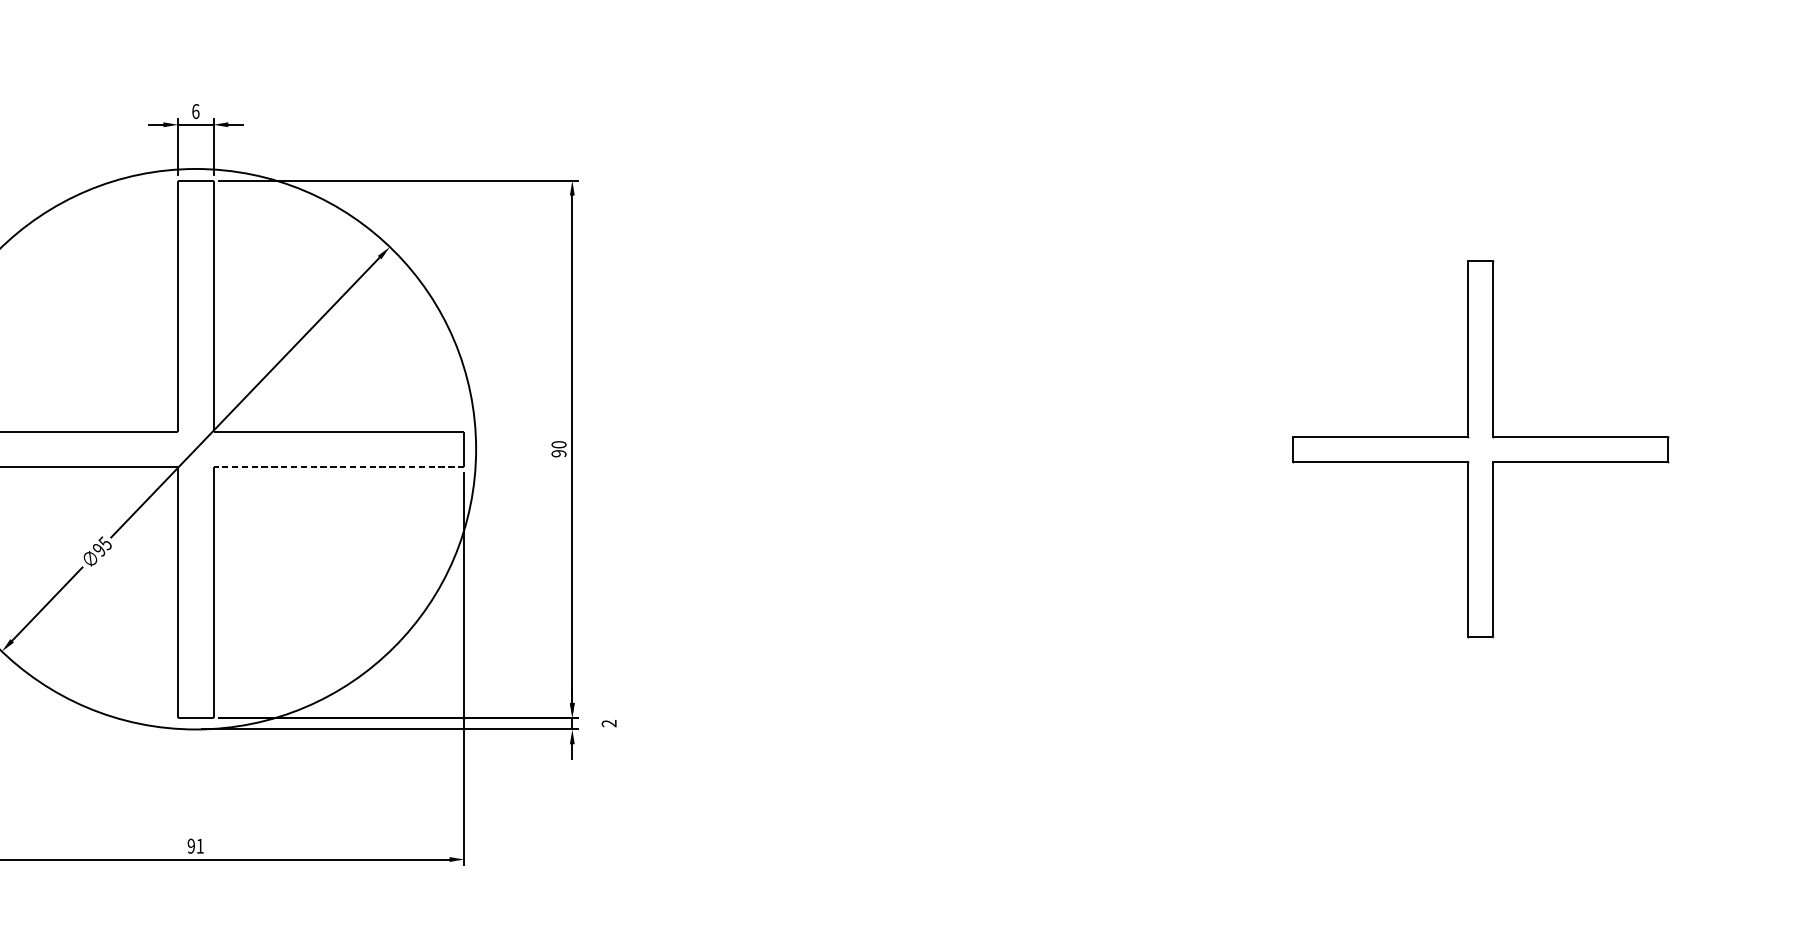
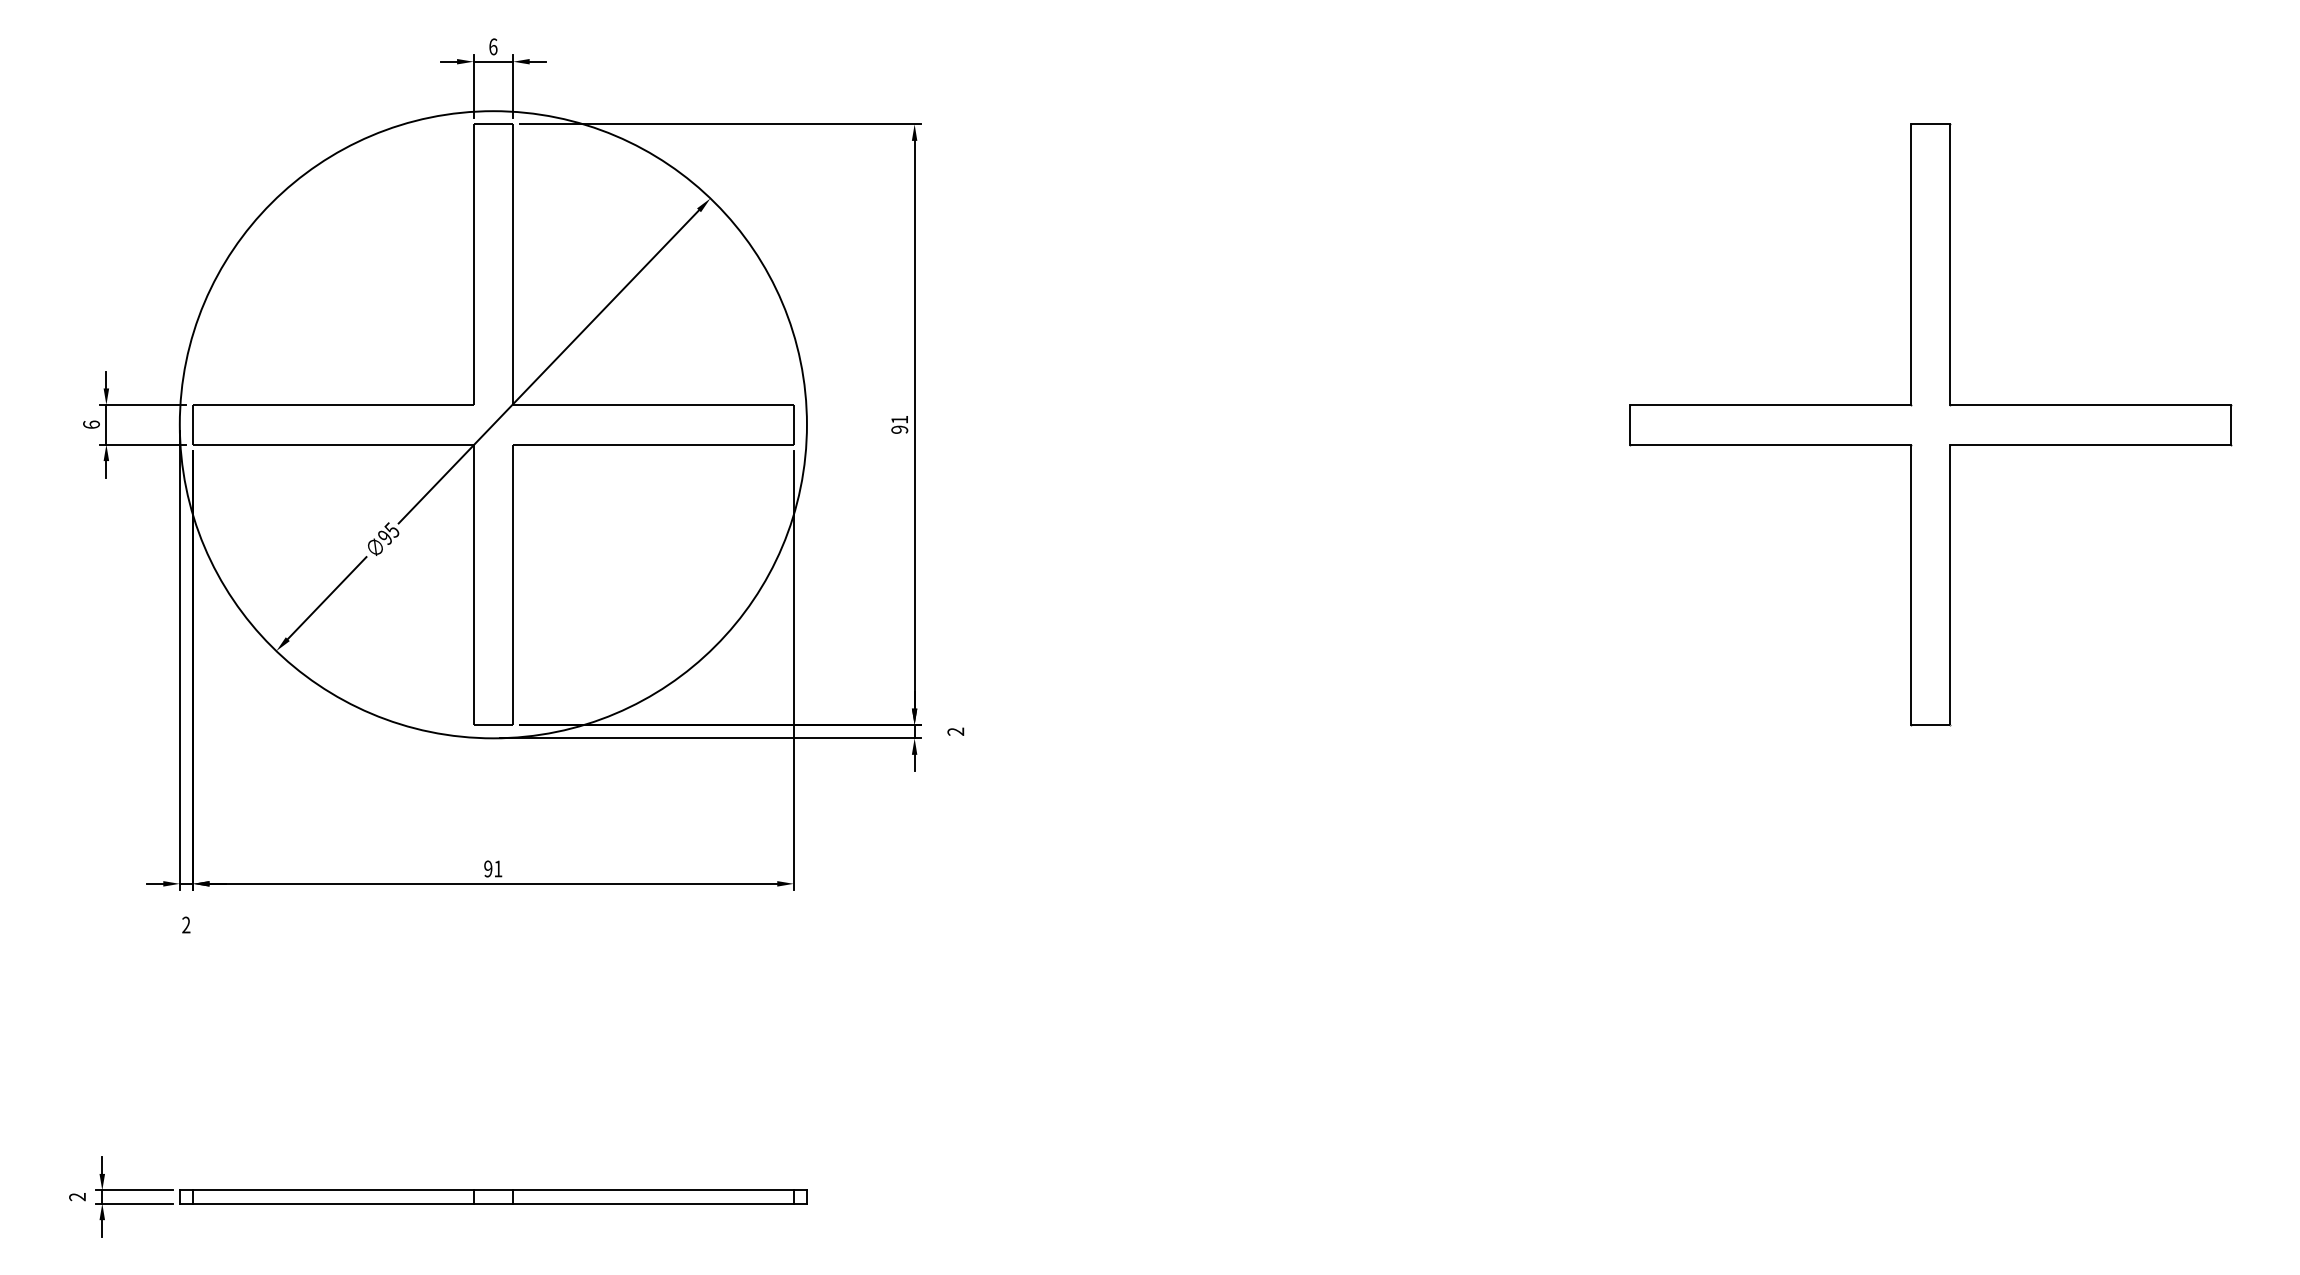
text: (558, 444) -> (899, 419), 90 -> 91
part: (1480, 448) -> (1930, 424), size x1.43
line: (338, 466) -> (652, 444), dashed -> solid

